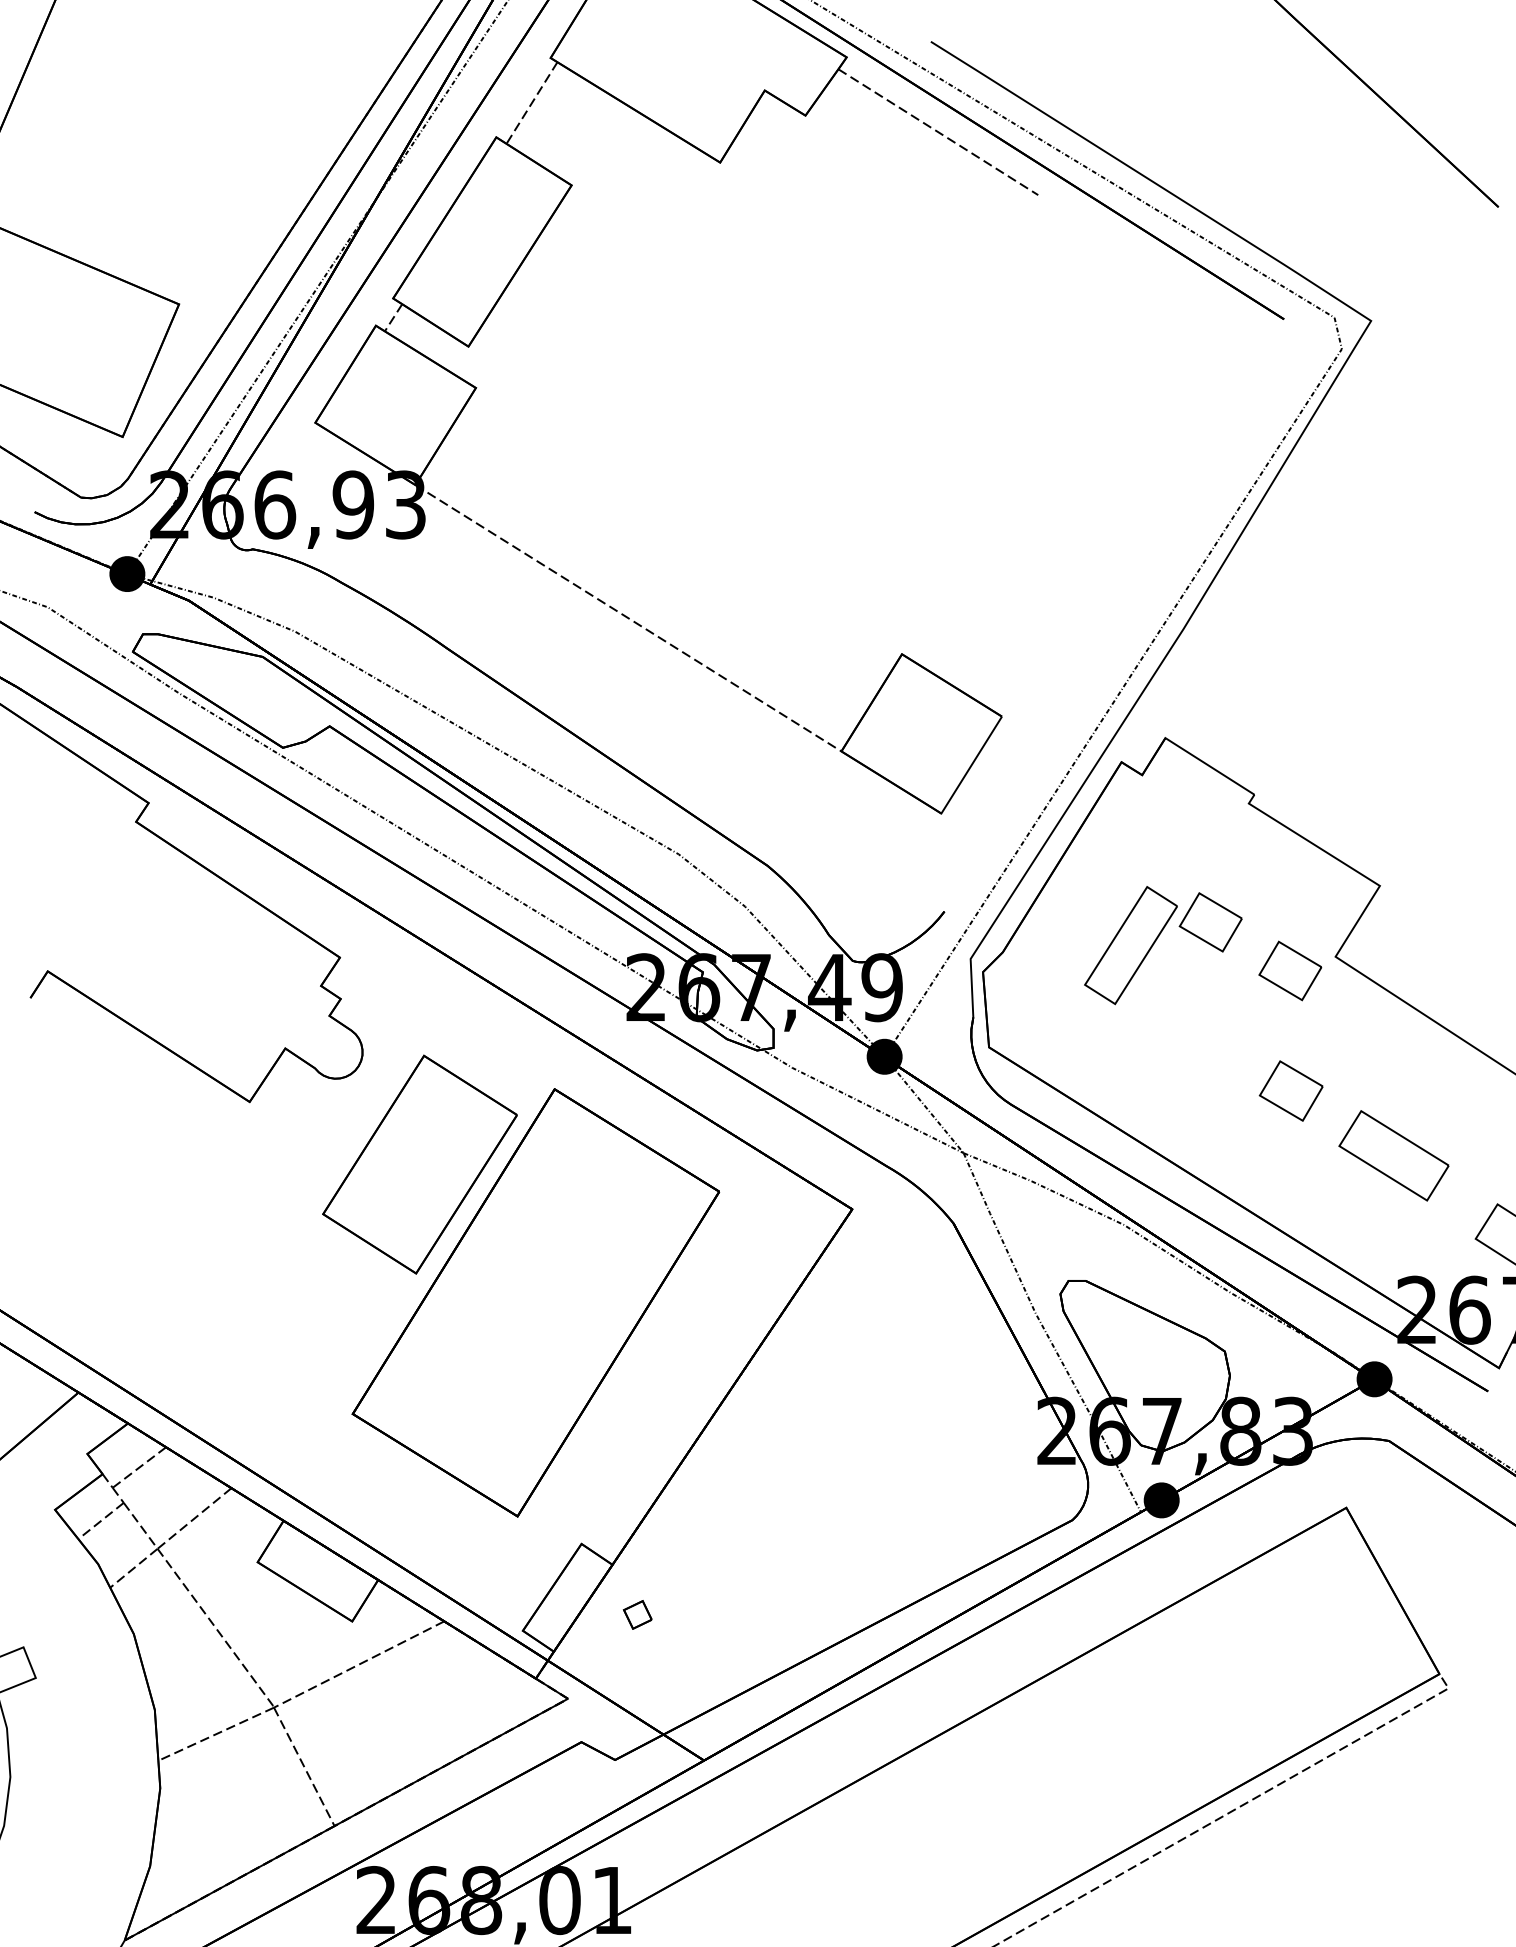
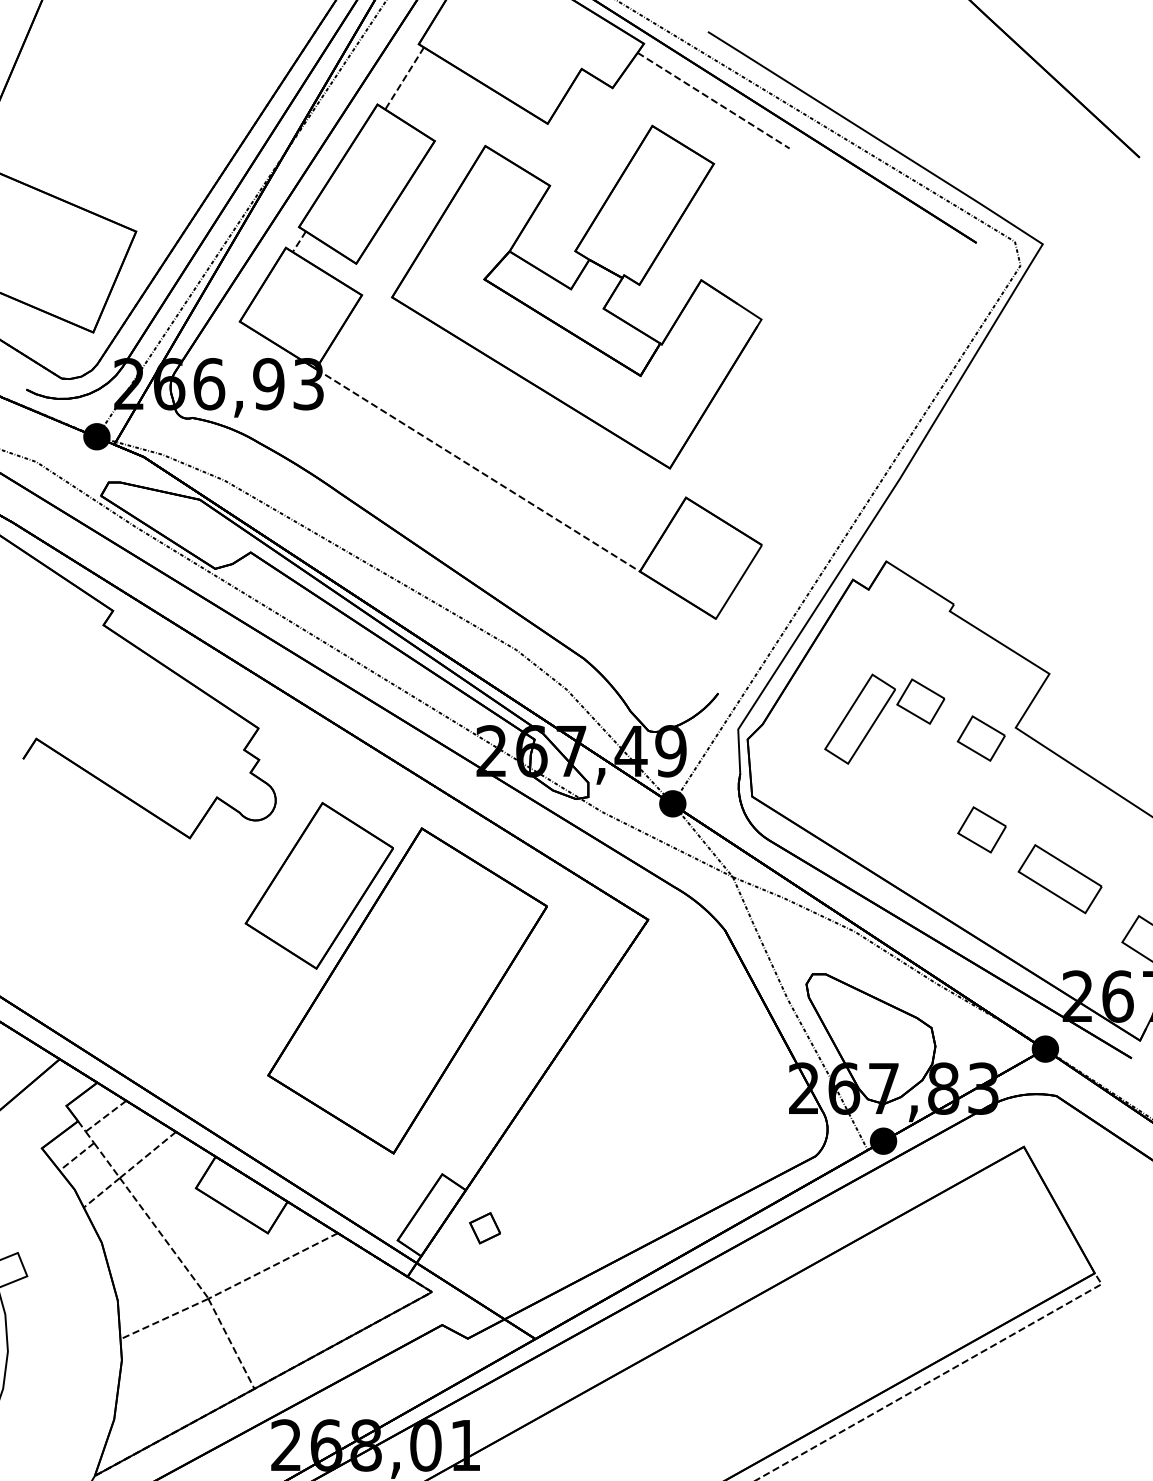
part: (758, 389) -> (576, 296), added
part: (637, 1615) -> (484, 1228), size x1.43

